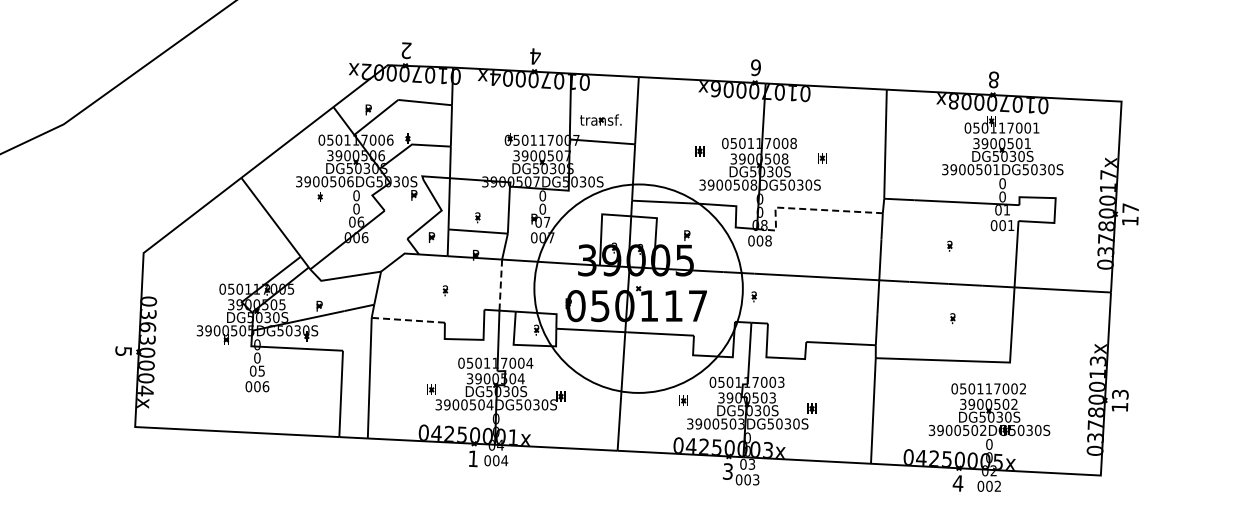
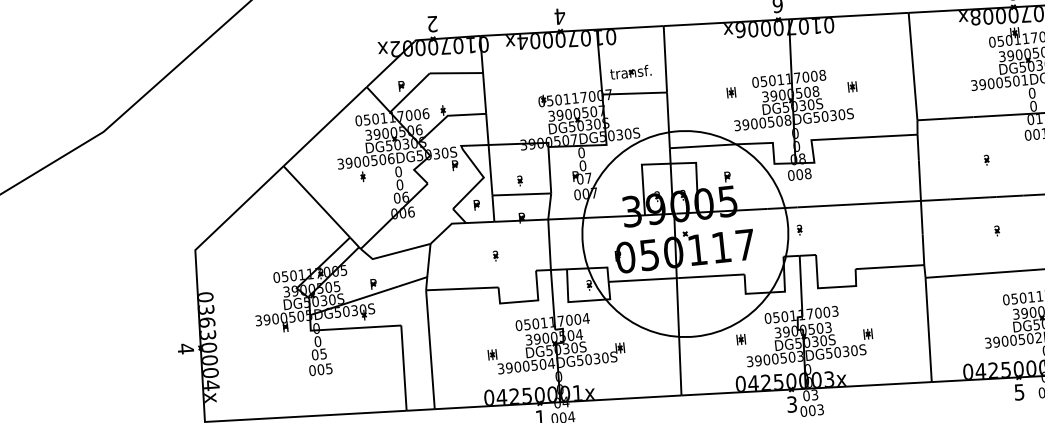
line: (806, 209) -> (842, 138), dashed -> solid
line: (500, 285) -> (549, 245), dashed -> solid
line: (408, 320) -> (462, 289), dashed -> solid
text: (123, 351) -> (185, 348), 5 -> 4
text: (265, 386) -> (328, 368), 006 -> 005
text: (957, 483) -> (1018, 392), 4 -> 5

